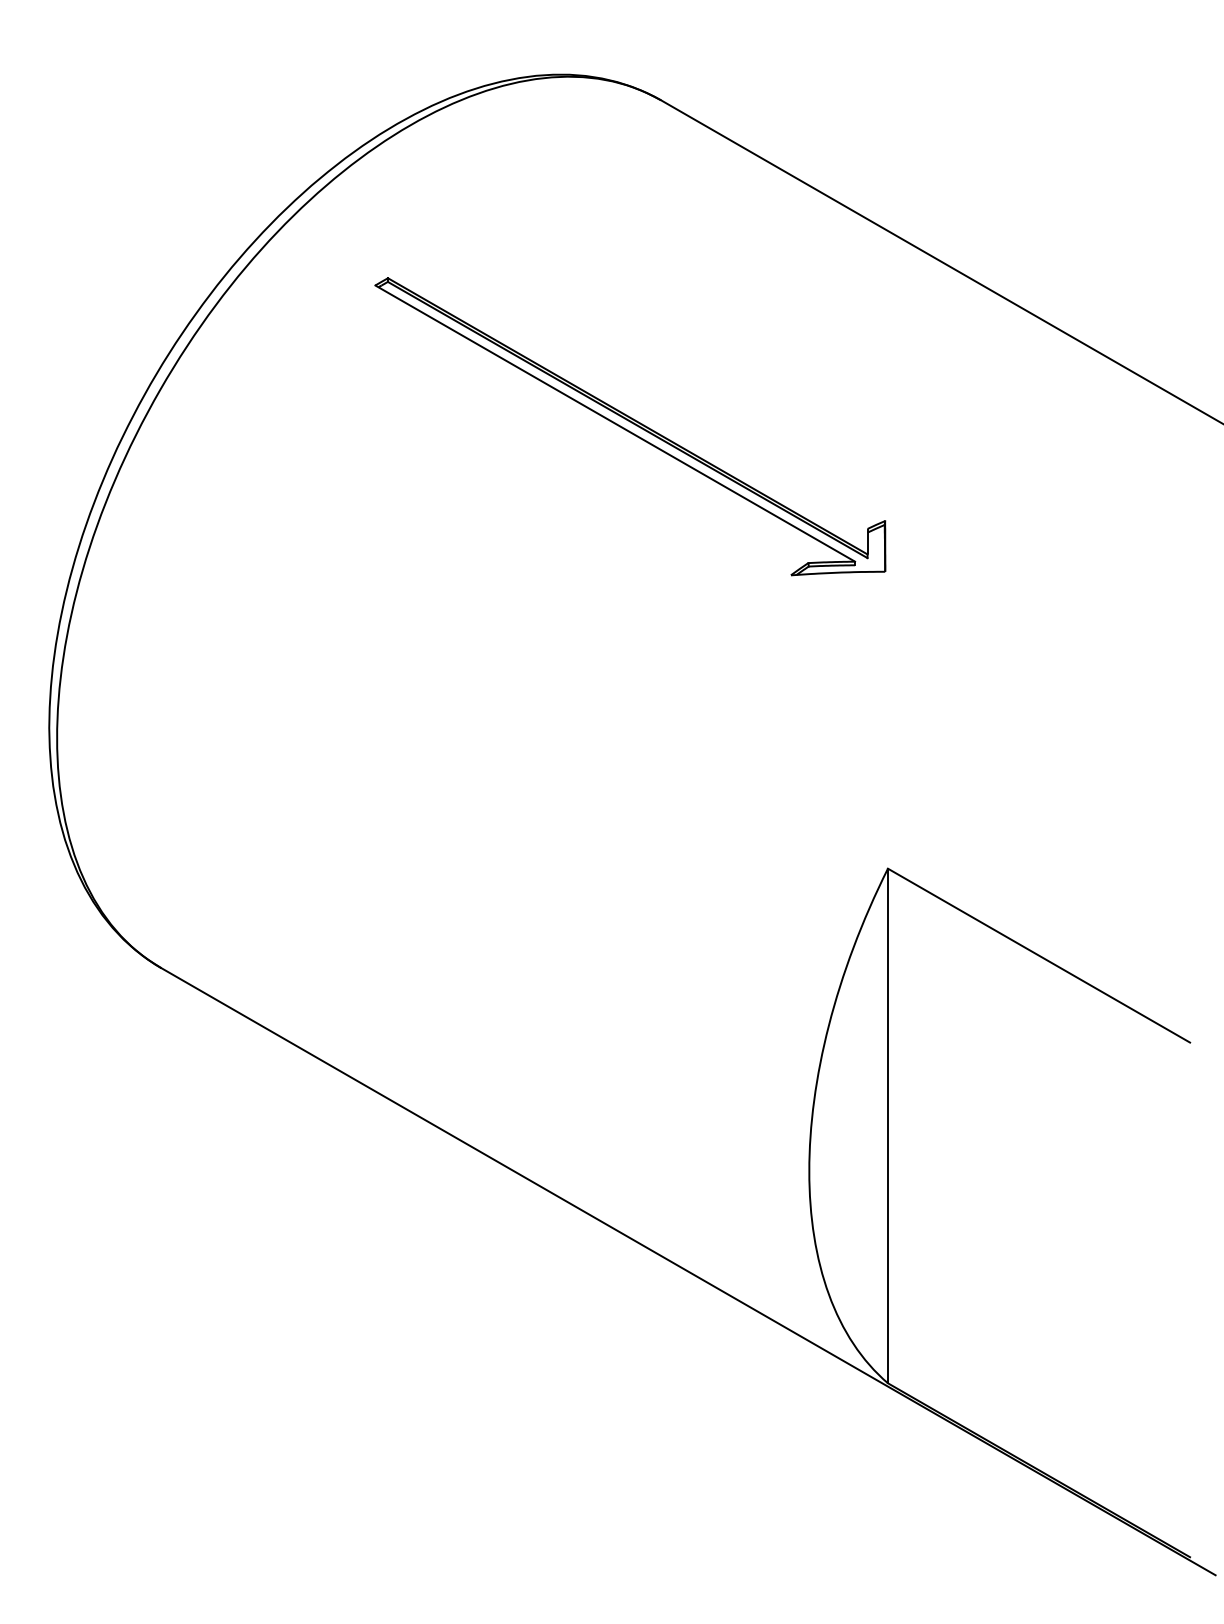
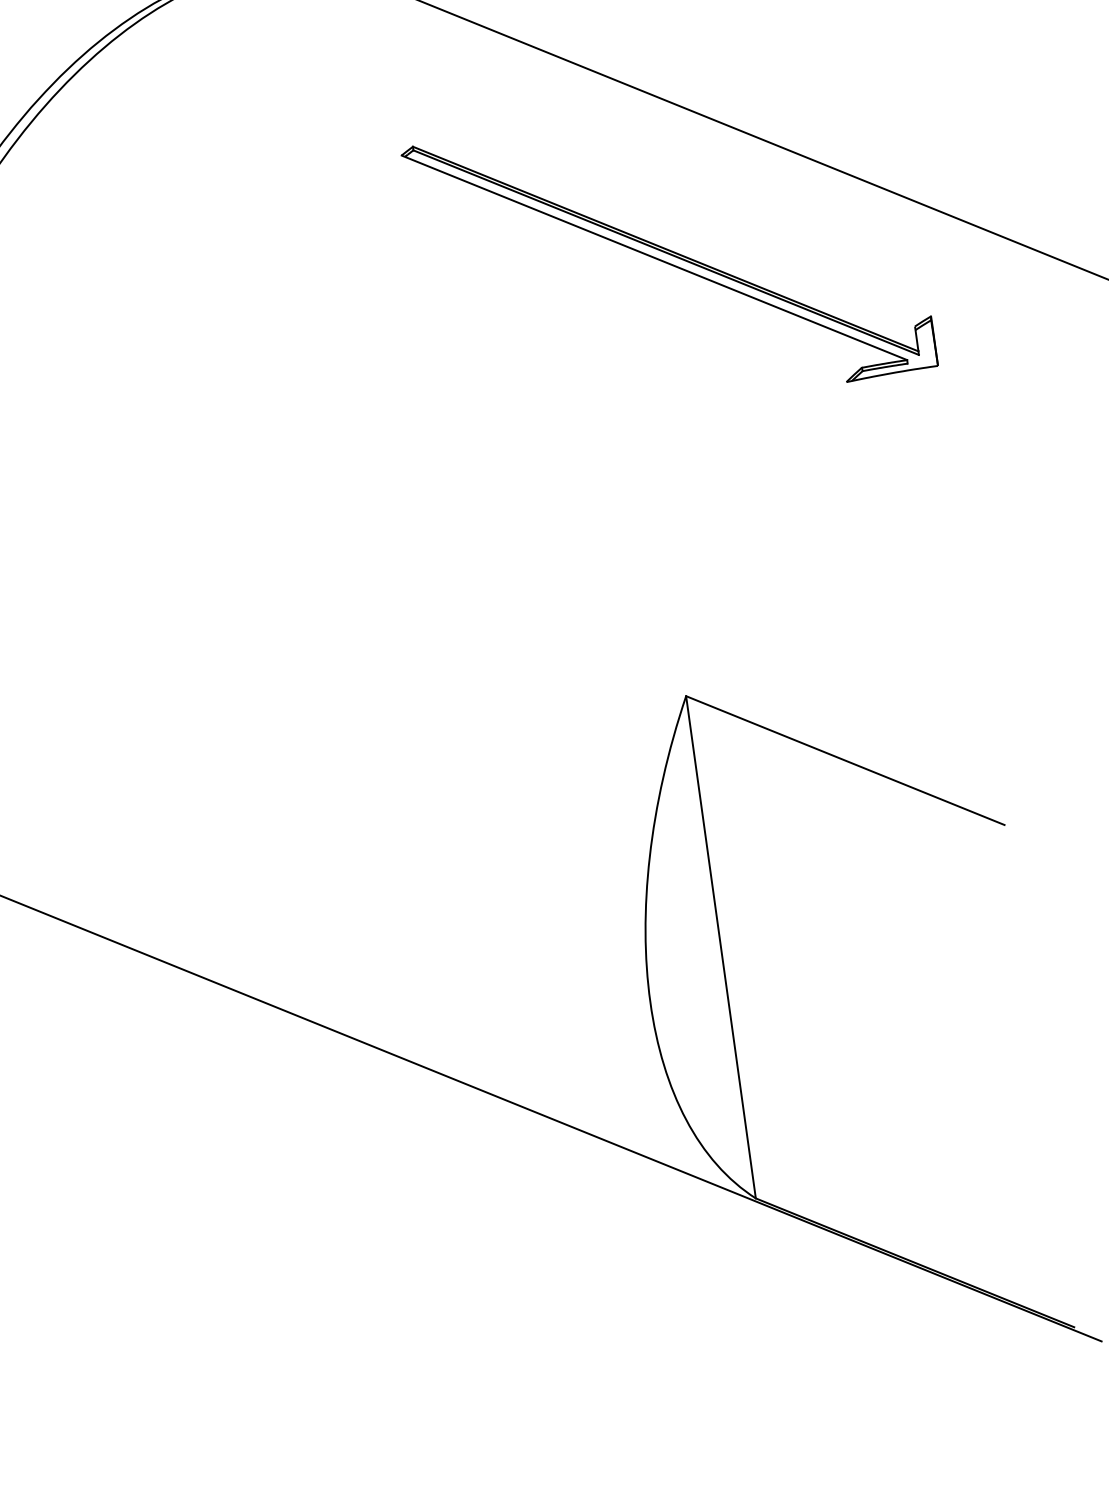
part: (630, 426) -> (669, 258), moved

